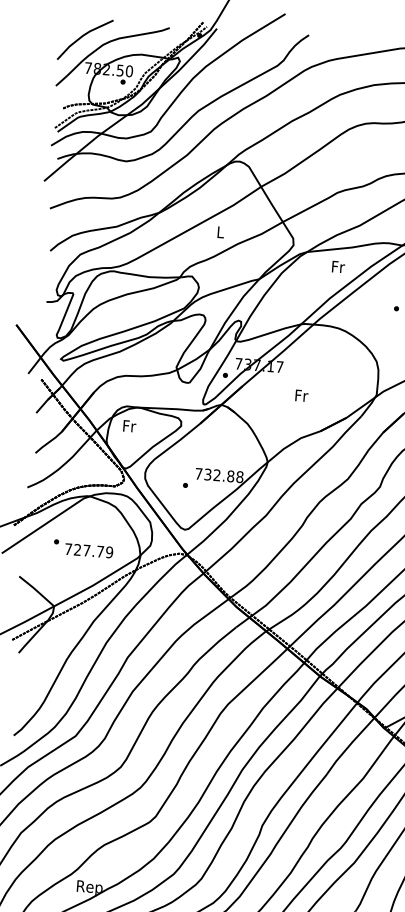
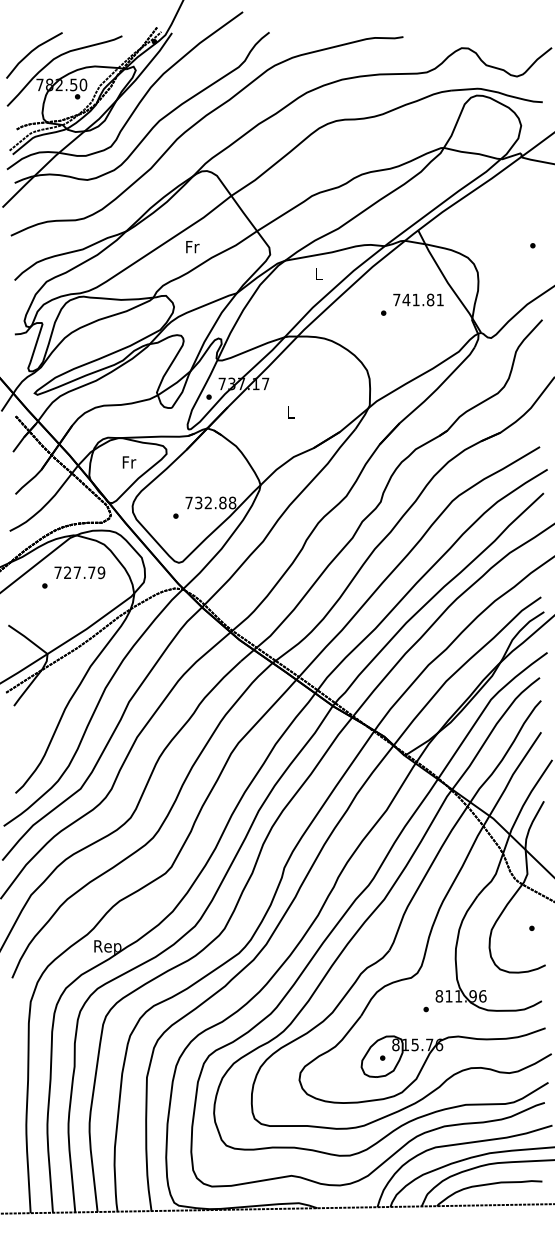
text: (220, 232) -> (192, 247), L -> Fr
text: (338, 266) -> (319, 273), Fr -> L
text: (301, 395) -> (290, 412), Fr -> L
text: (129, 426) -> (129, 462), moved
text: (88, 550) -> (79, 572), moved

